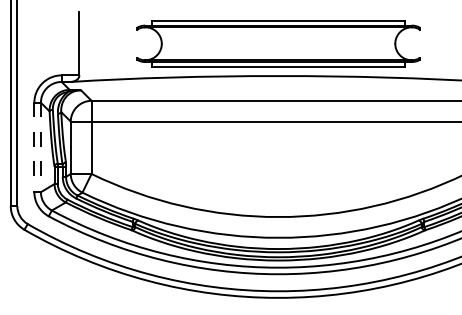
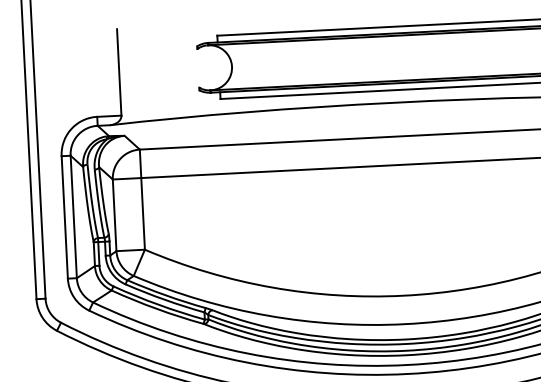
line: (34, 147) -> (64, 217), dashed -> solid
line: (40, 147) -> (73, 217), dashed -> solid

